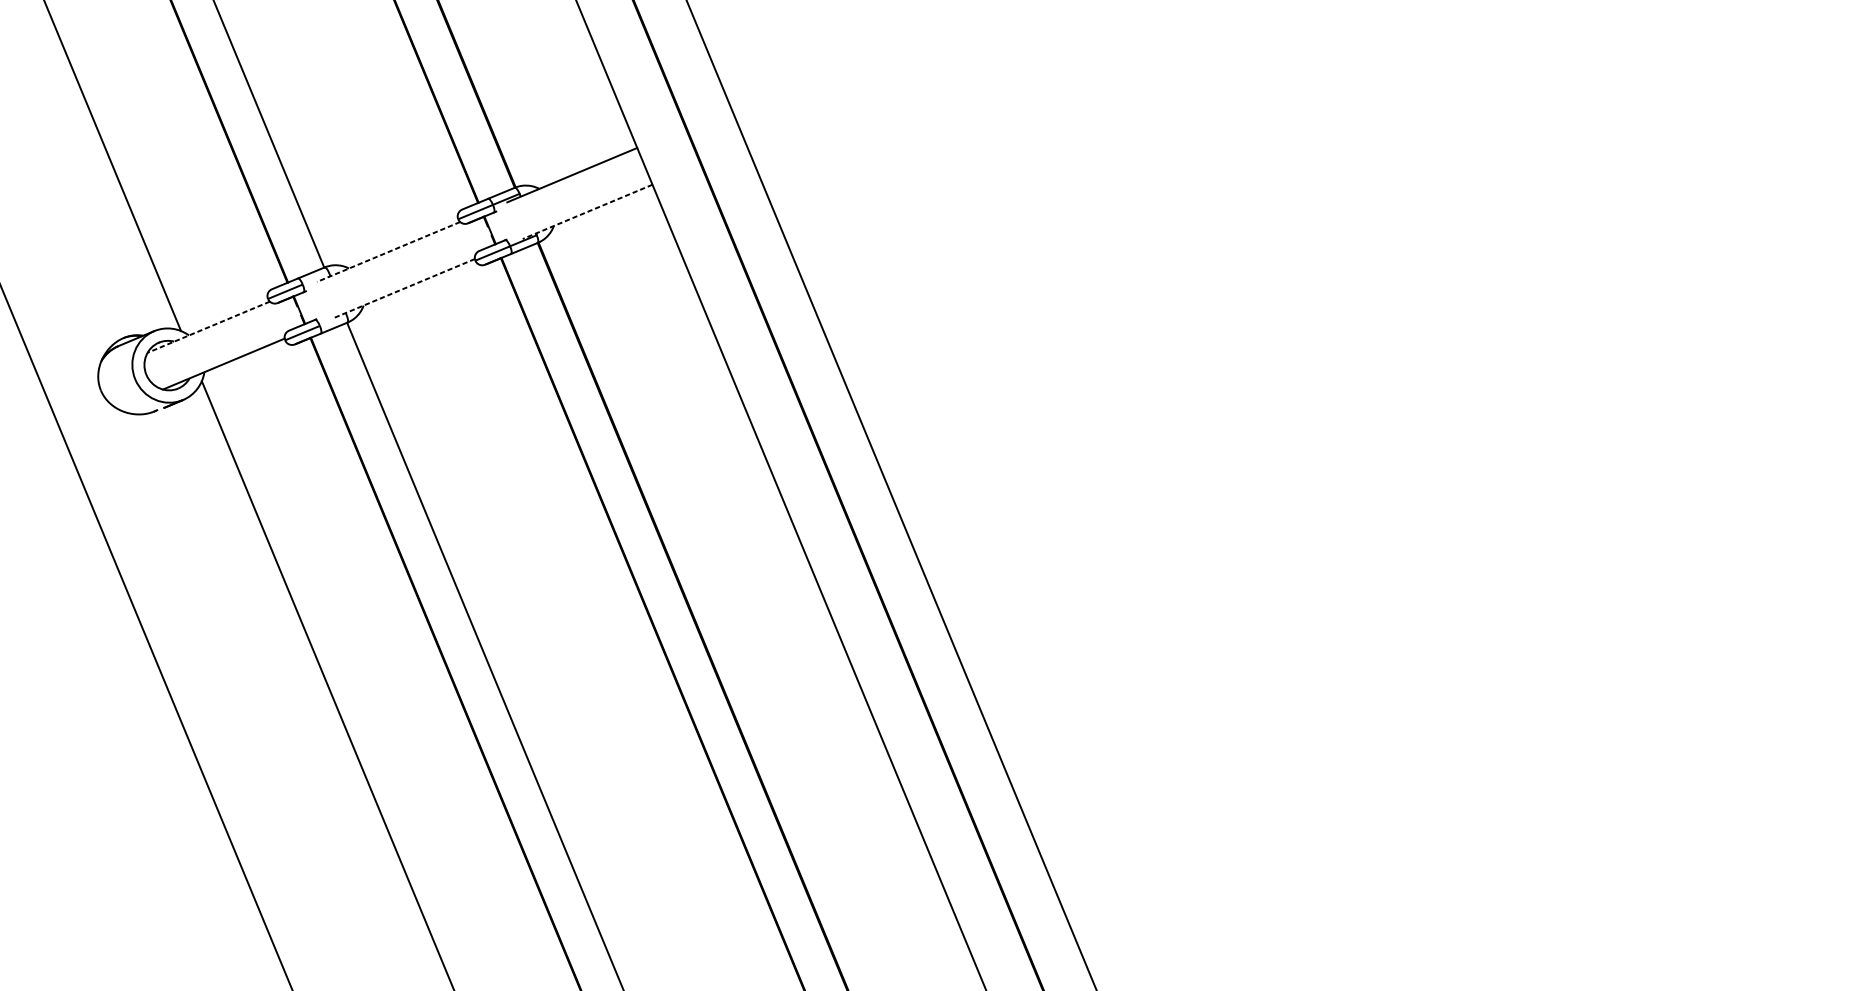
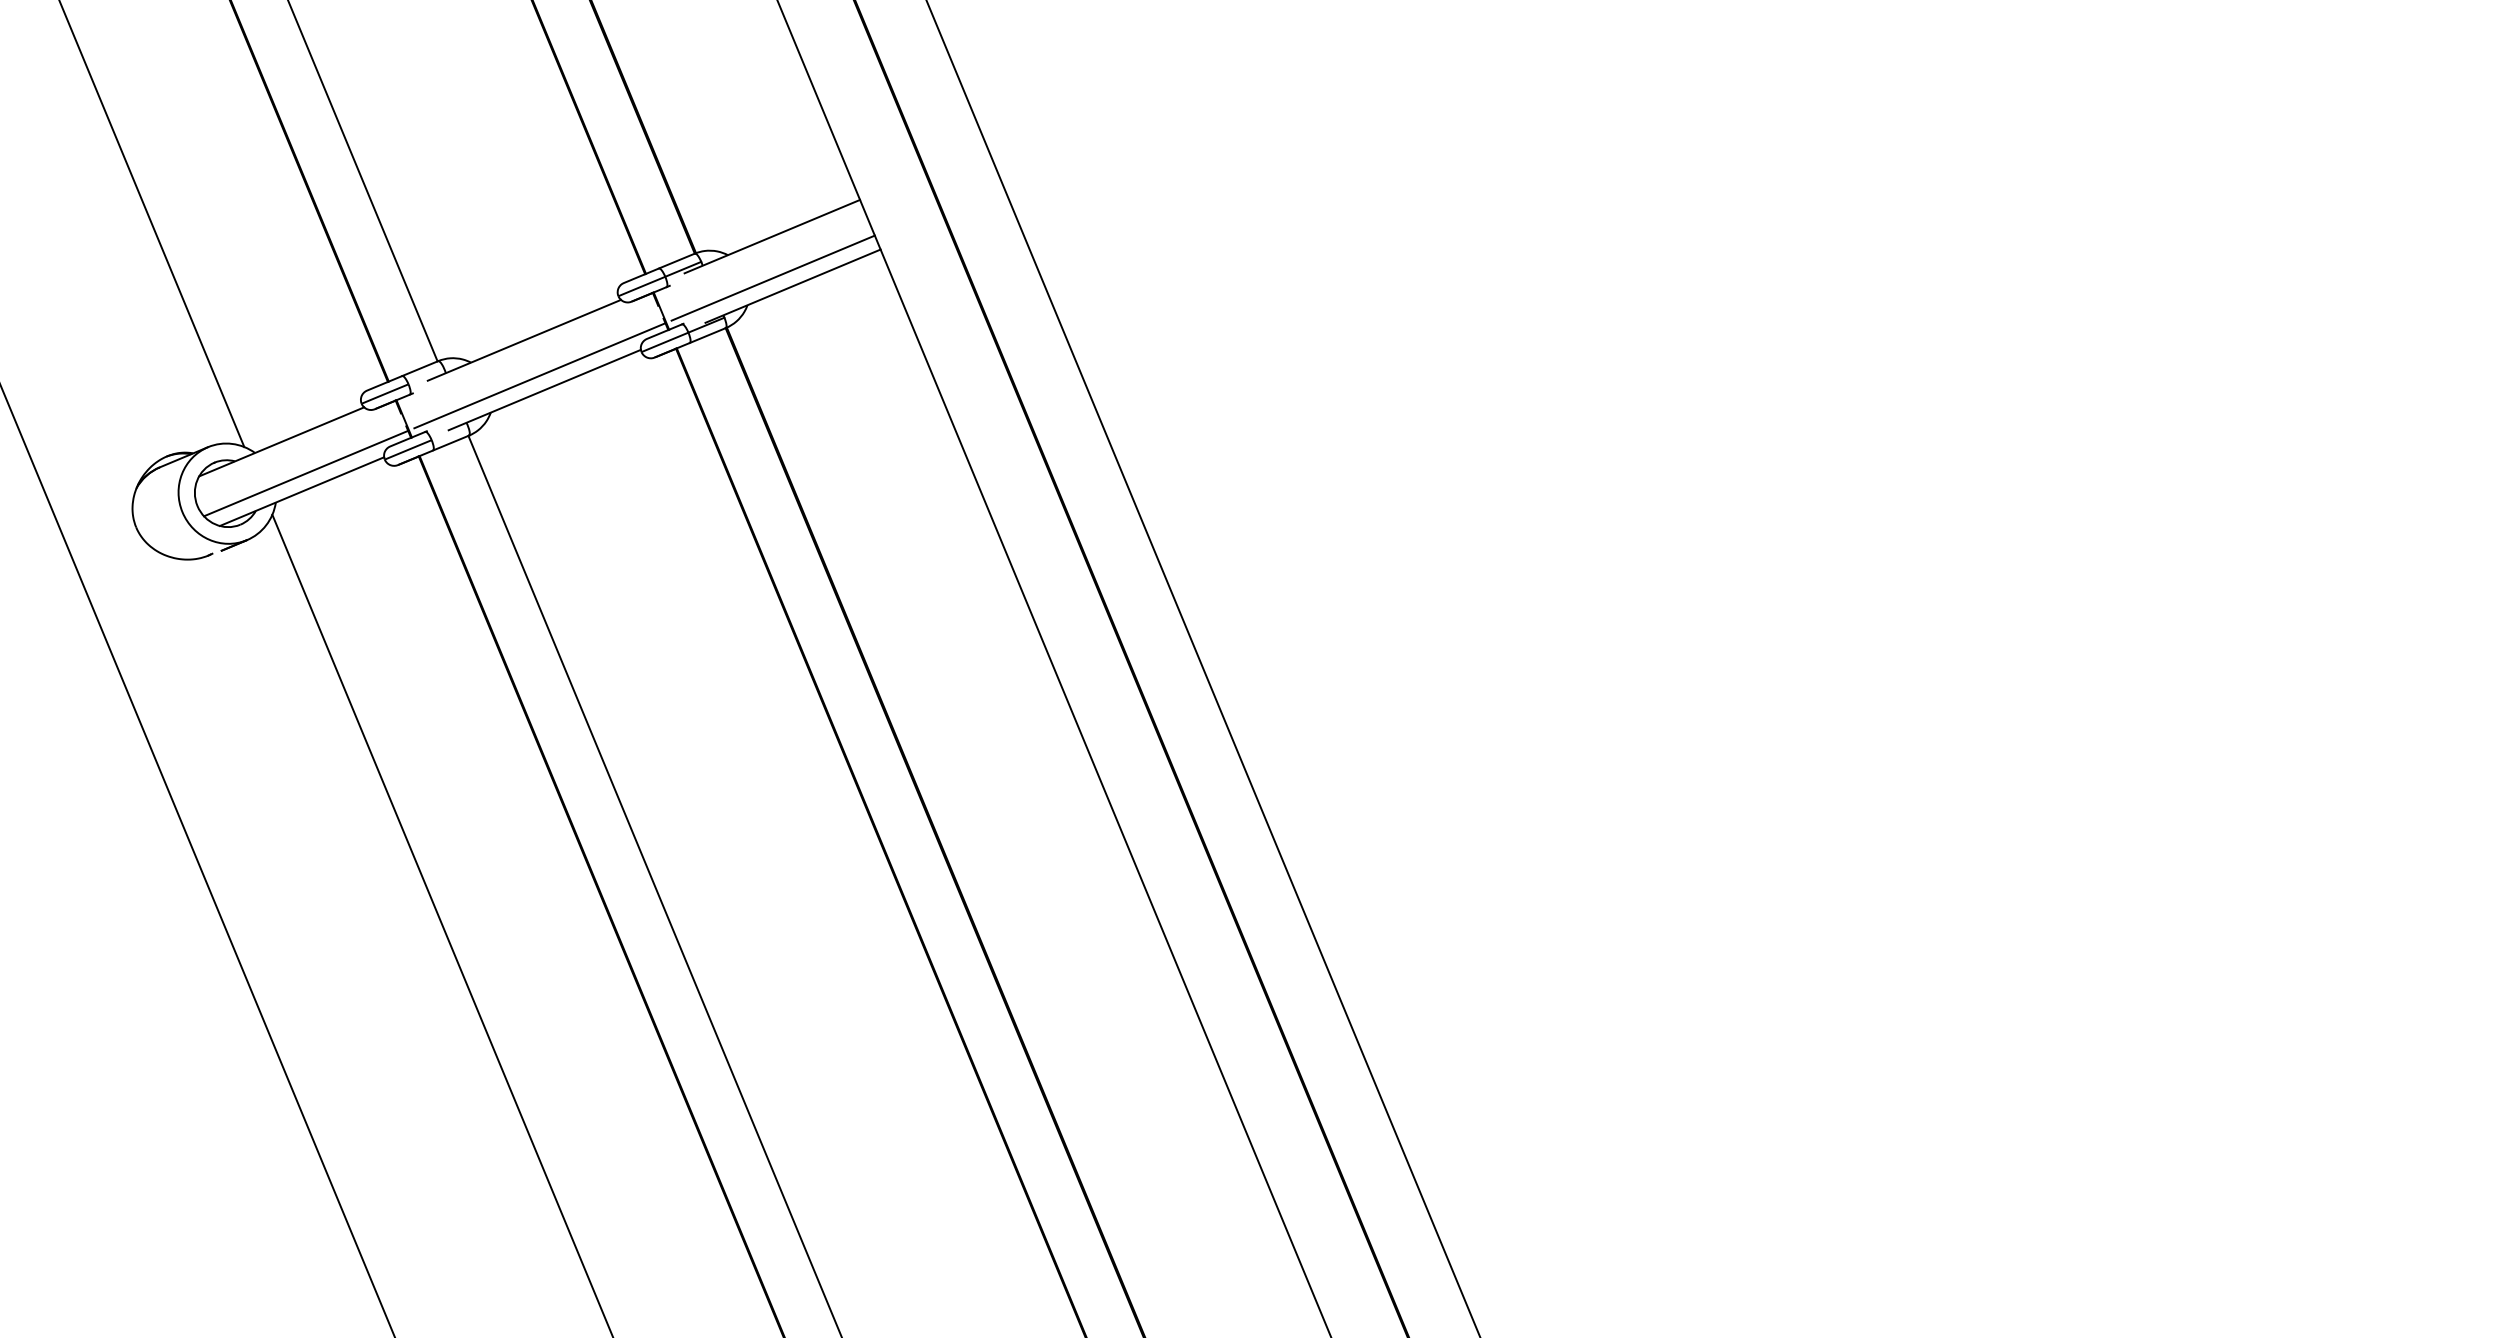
line: (572, 205) -> (772, 277), added
line: (587, 212) -> (793, 286), dashed -> solid
line: (388, 252) -> (524, 340), dashed -> solid
line: (399, 278) -> (539, 375), added
line: (403, 289) -> (544, 390), dashed -> solid
line: (208, 327) -> (281, 442), dashed -> solid
line: (227, 350) -> (306, 473), added

